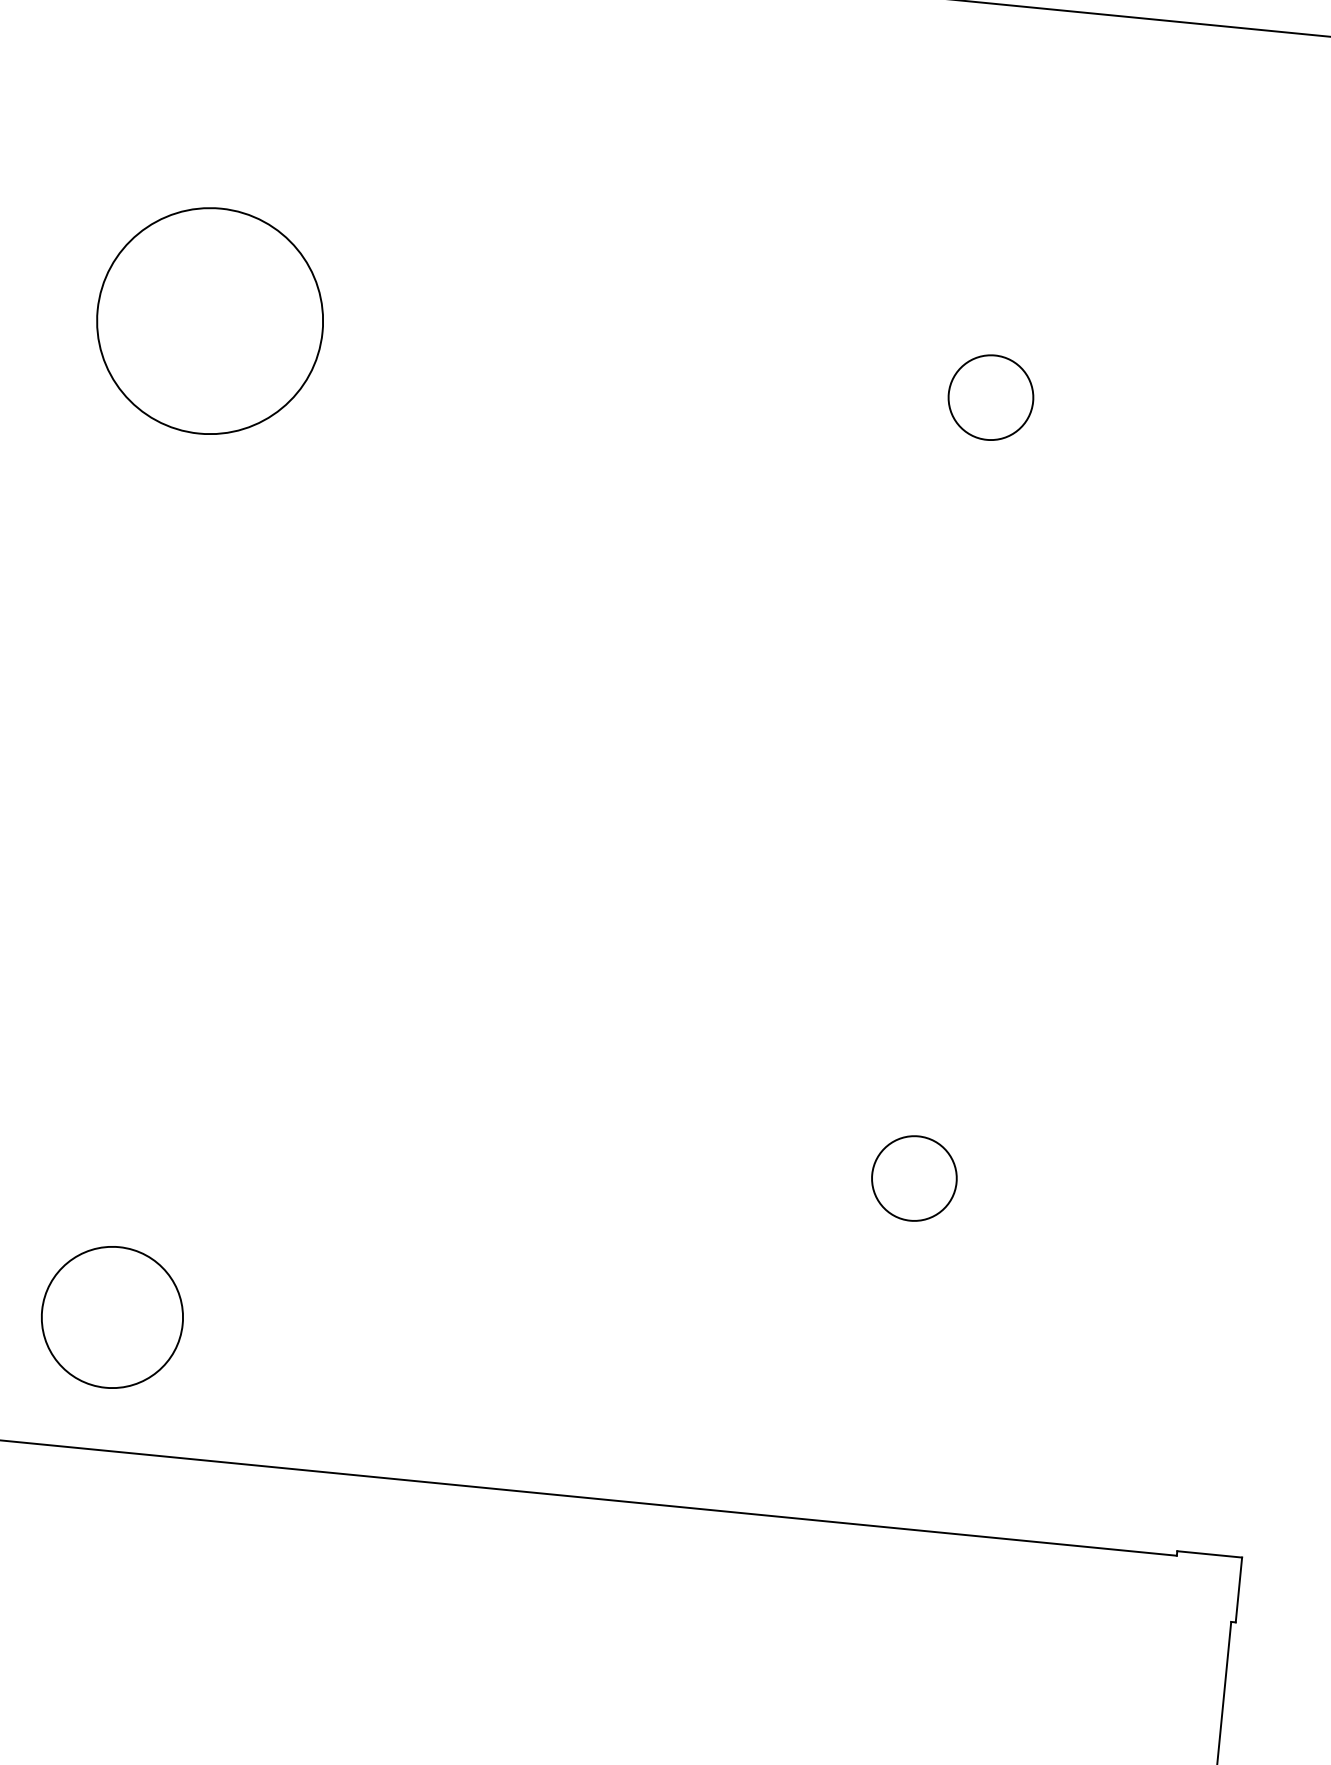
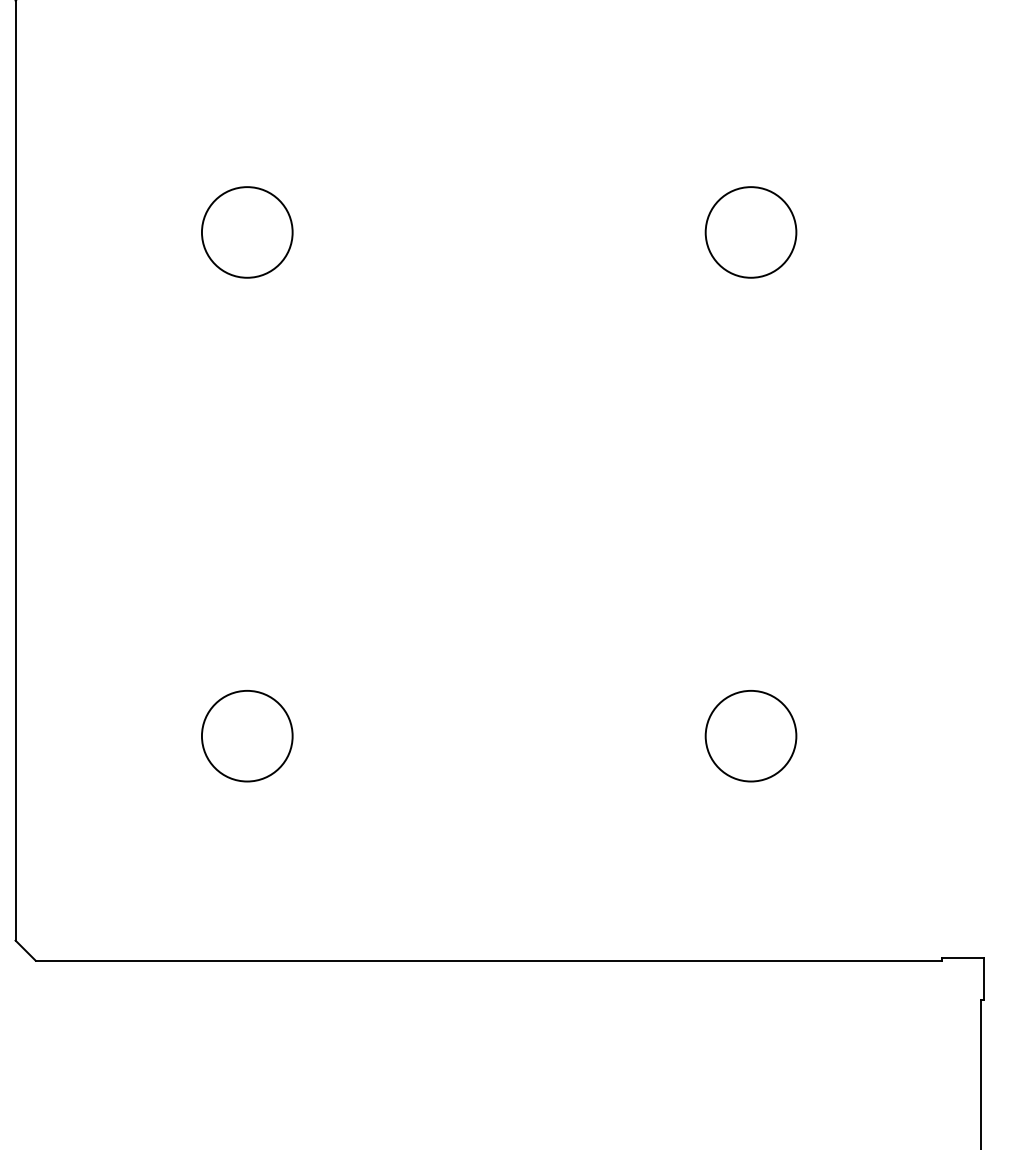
circle: (208, 321) -> (246, 232), size x0.62
circle: (990, 397) -> (750, 232), size x1.67
circle: (913, 1177) -> (750, 735), size x1.67
circle: (112, 1317) -> (247, 736), moved

